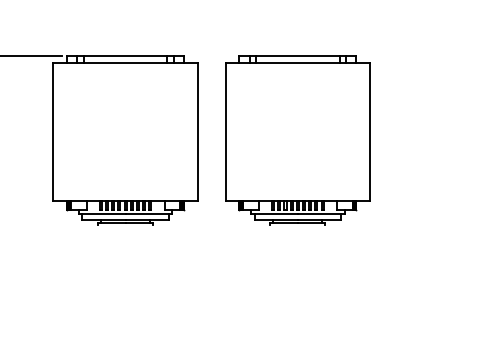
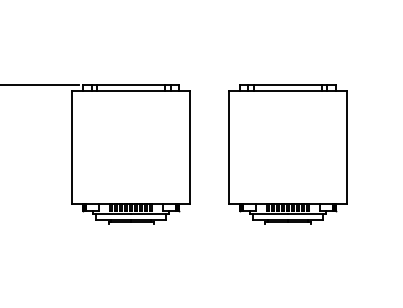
part: (297, 140) -> (287, 154), moved

